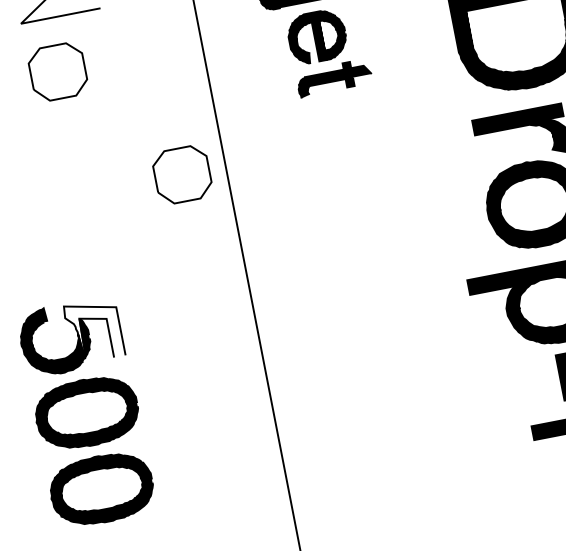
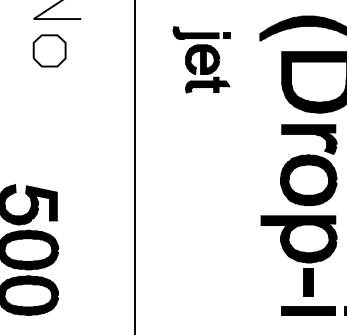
part: (182, 174) -> (109, 123), removed
fill: (94, 330) -> (41, 203), added

